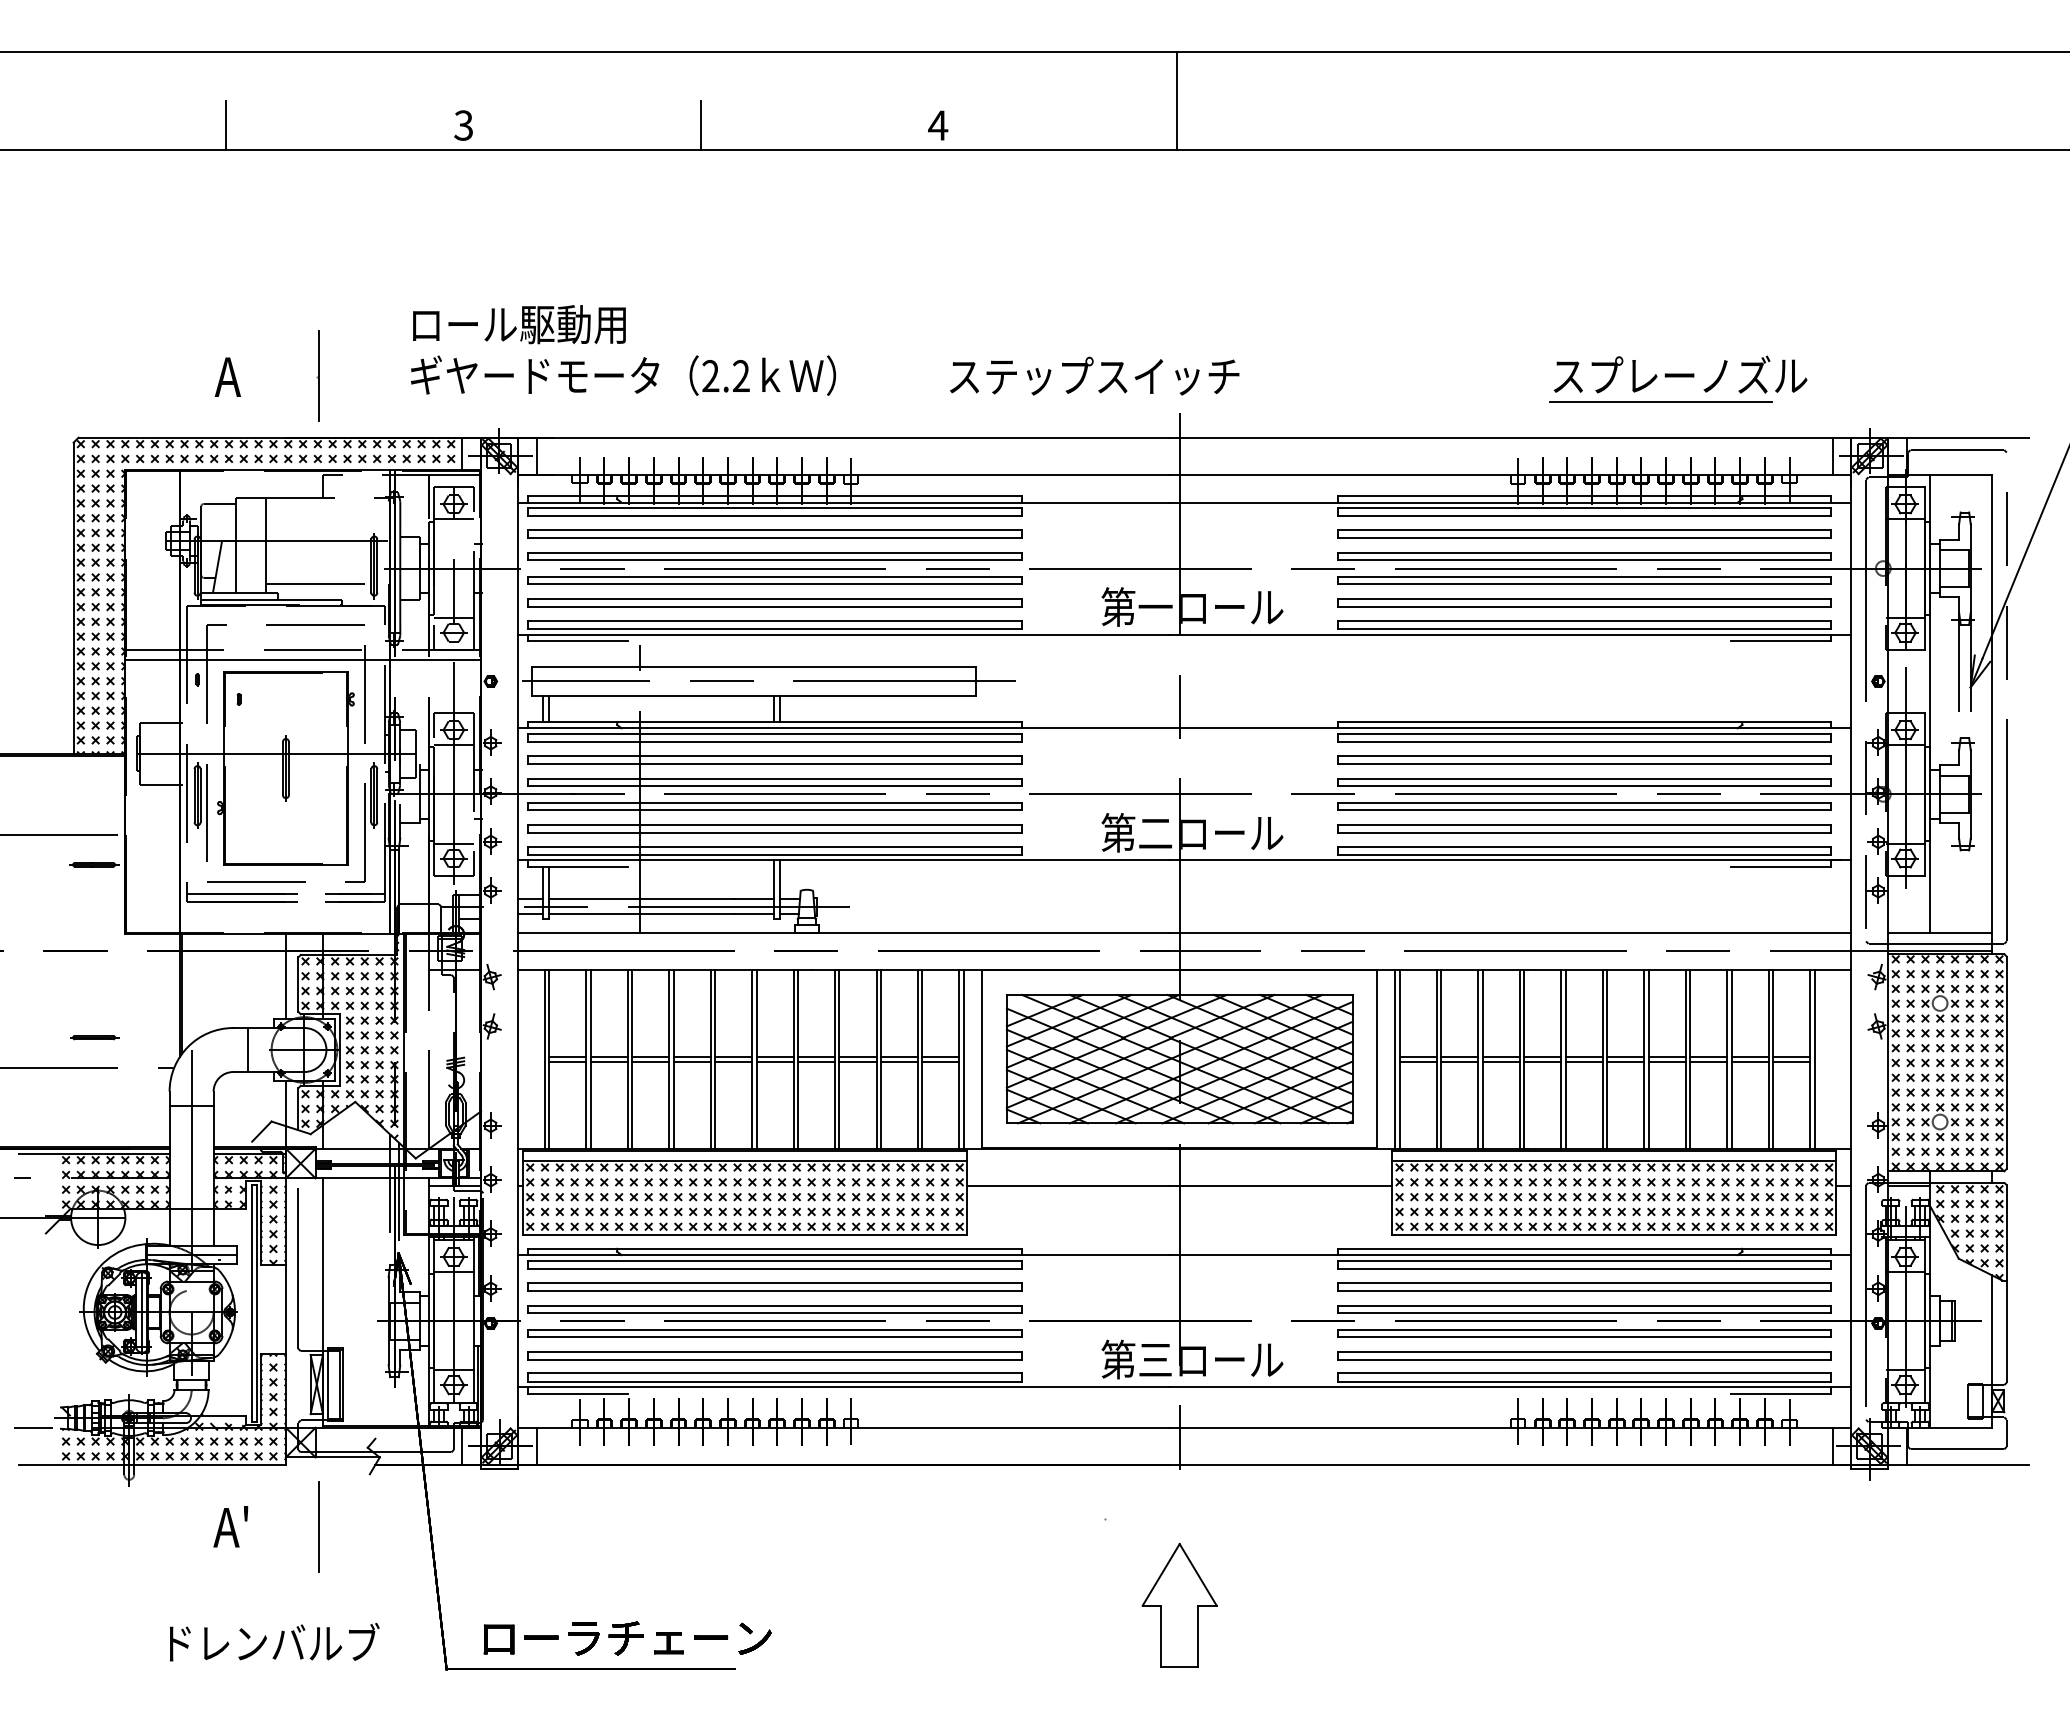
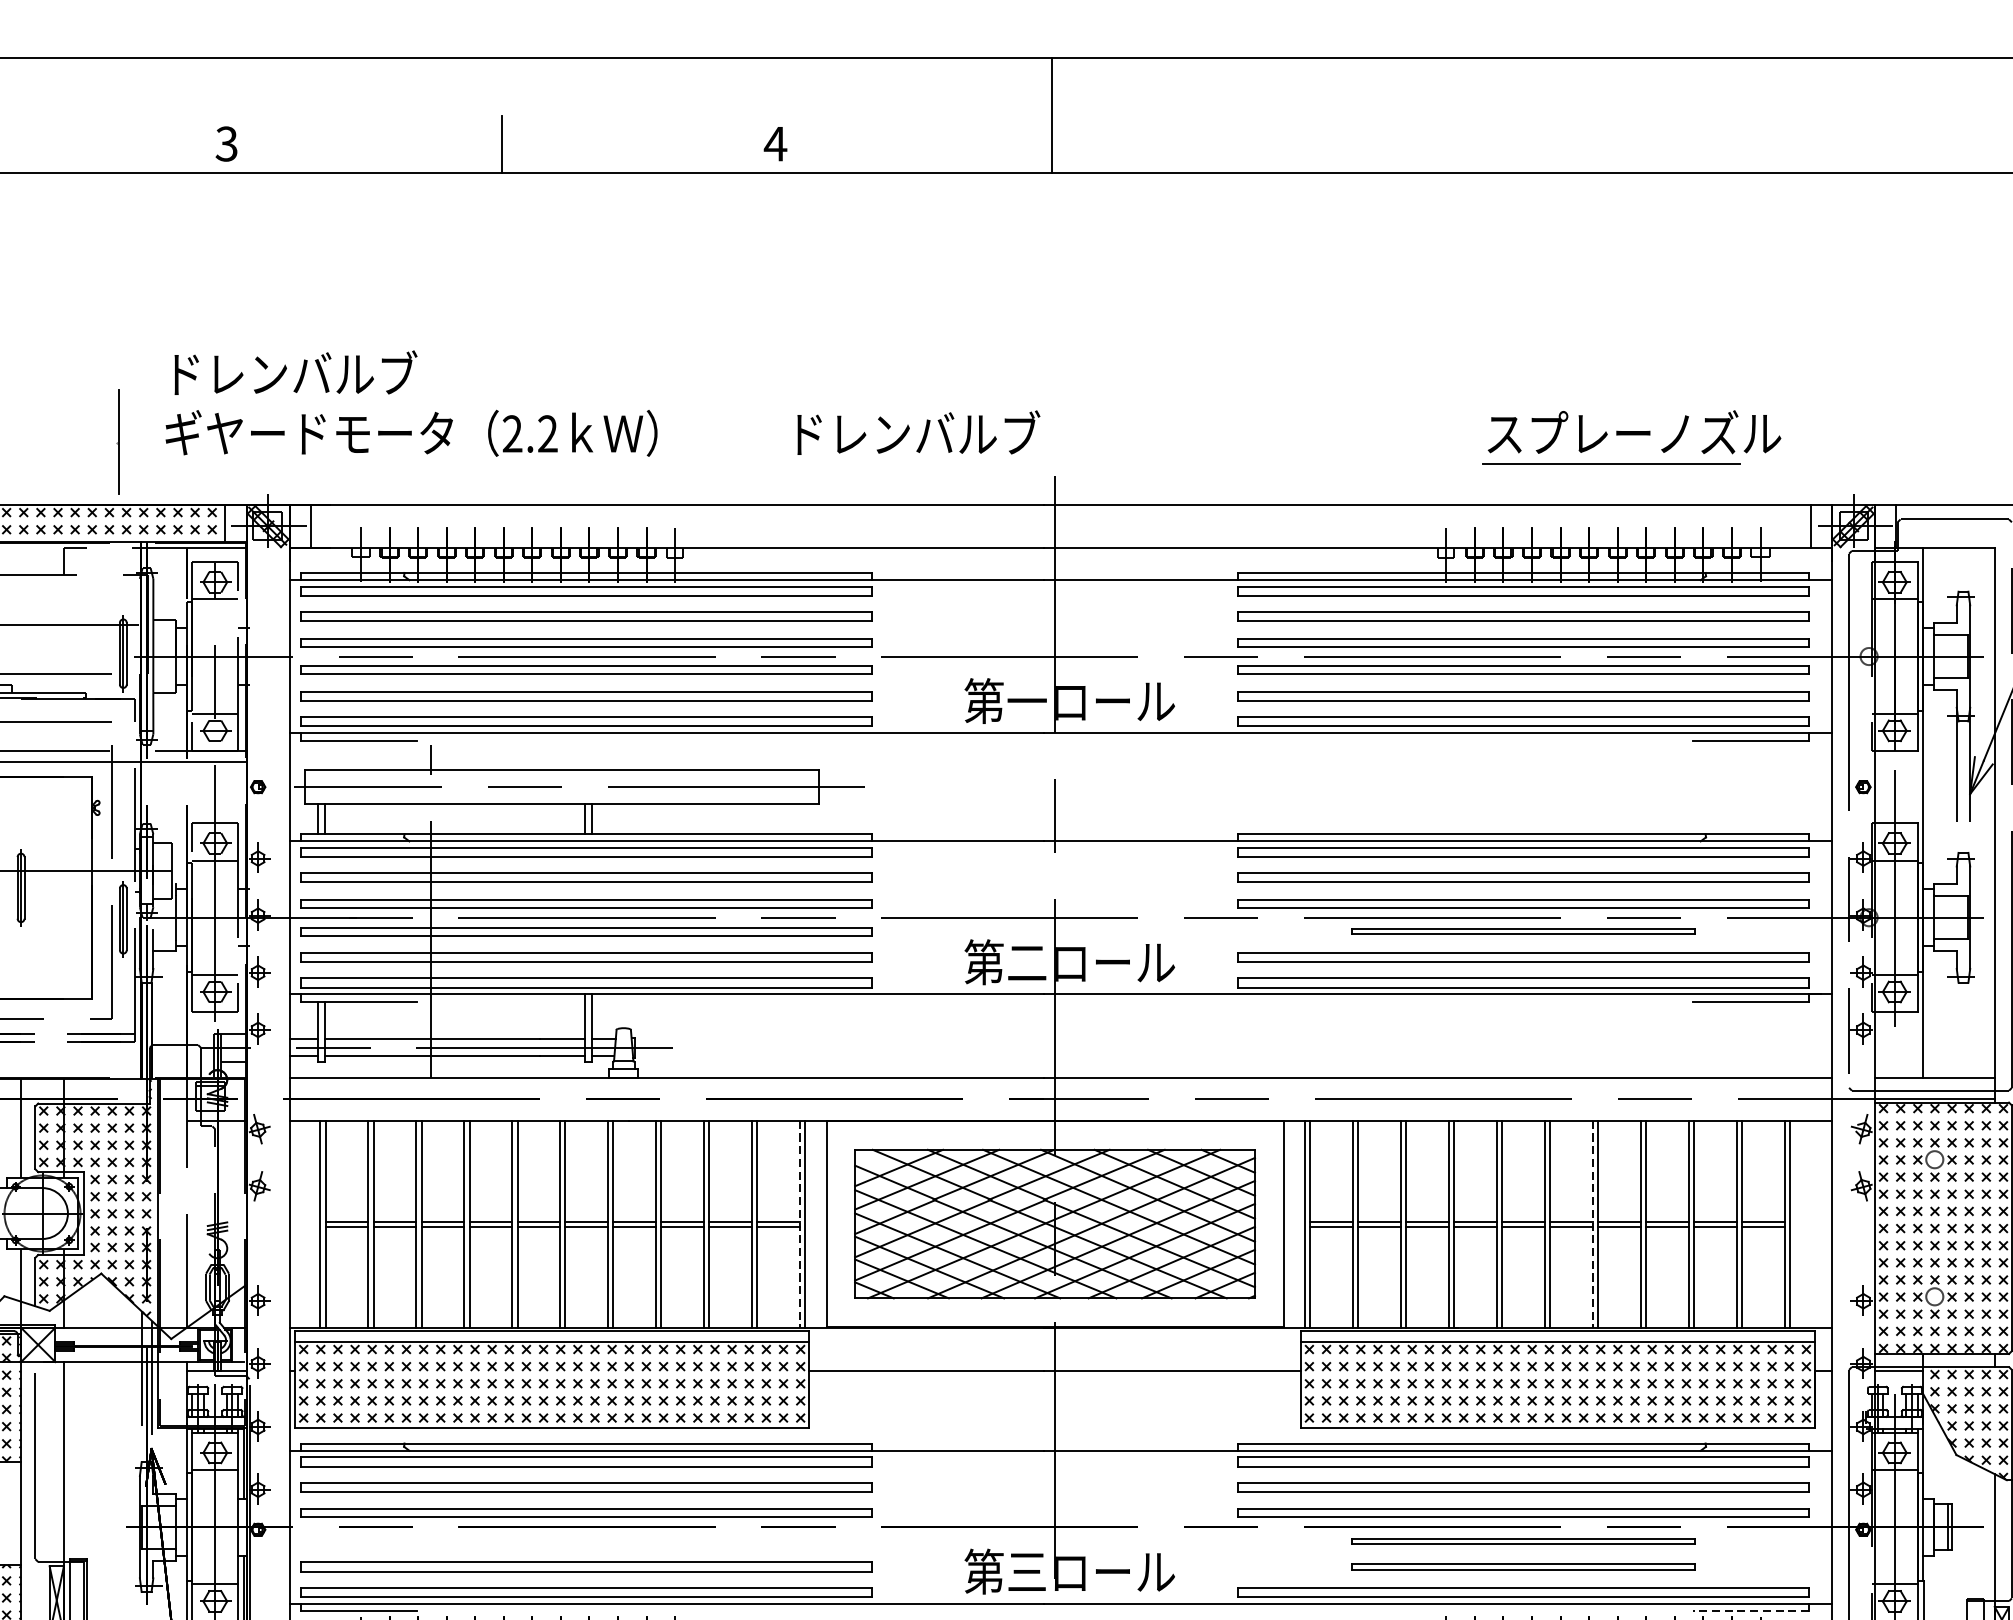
text: (520, 324) -> (292, 374), ロール駆動用 -> ドレンバルブ
part: (317, 375) -> (117, 441), moved
text: (1094, 375) -> (956, 433), ステップスイッチ -> ドレンバルブ
part: (1584, 806) -> (1523, 931), size x0.6
line: (959, 1059) -> (800, 1224), solid -> dashed
line: (1644, 1059) -> (1592, 1224), solid -> dashed
part: (774, 1333) -> (586, 1541), removed
part: (1584, 1333) -> (1523, 1541), size x0.6
part: (1584, 1355) -> (1523, 1566), size x0.6
line: (1780, 1393) -> (1750, 1610), solid -> dashed

